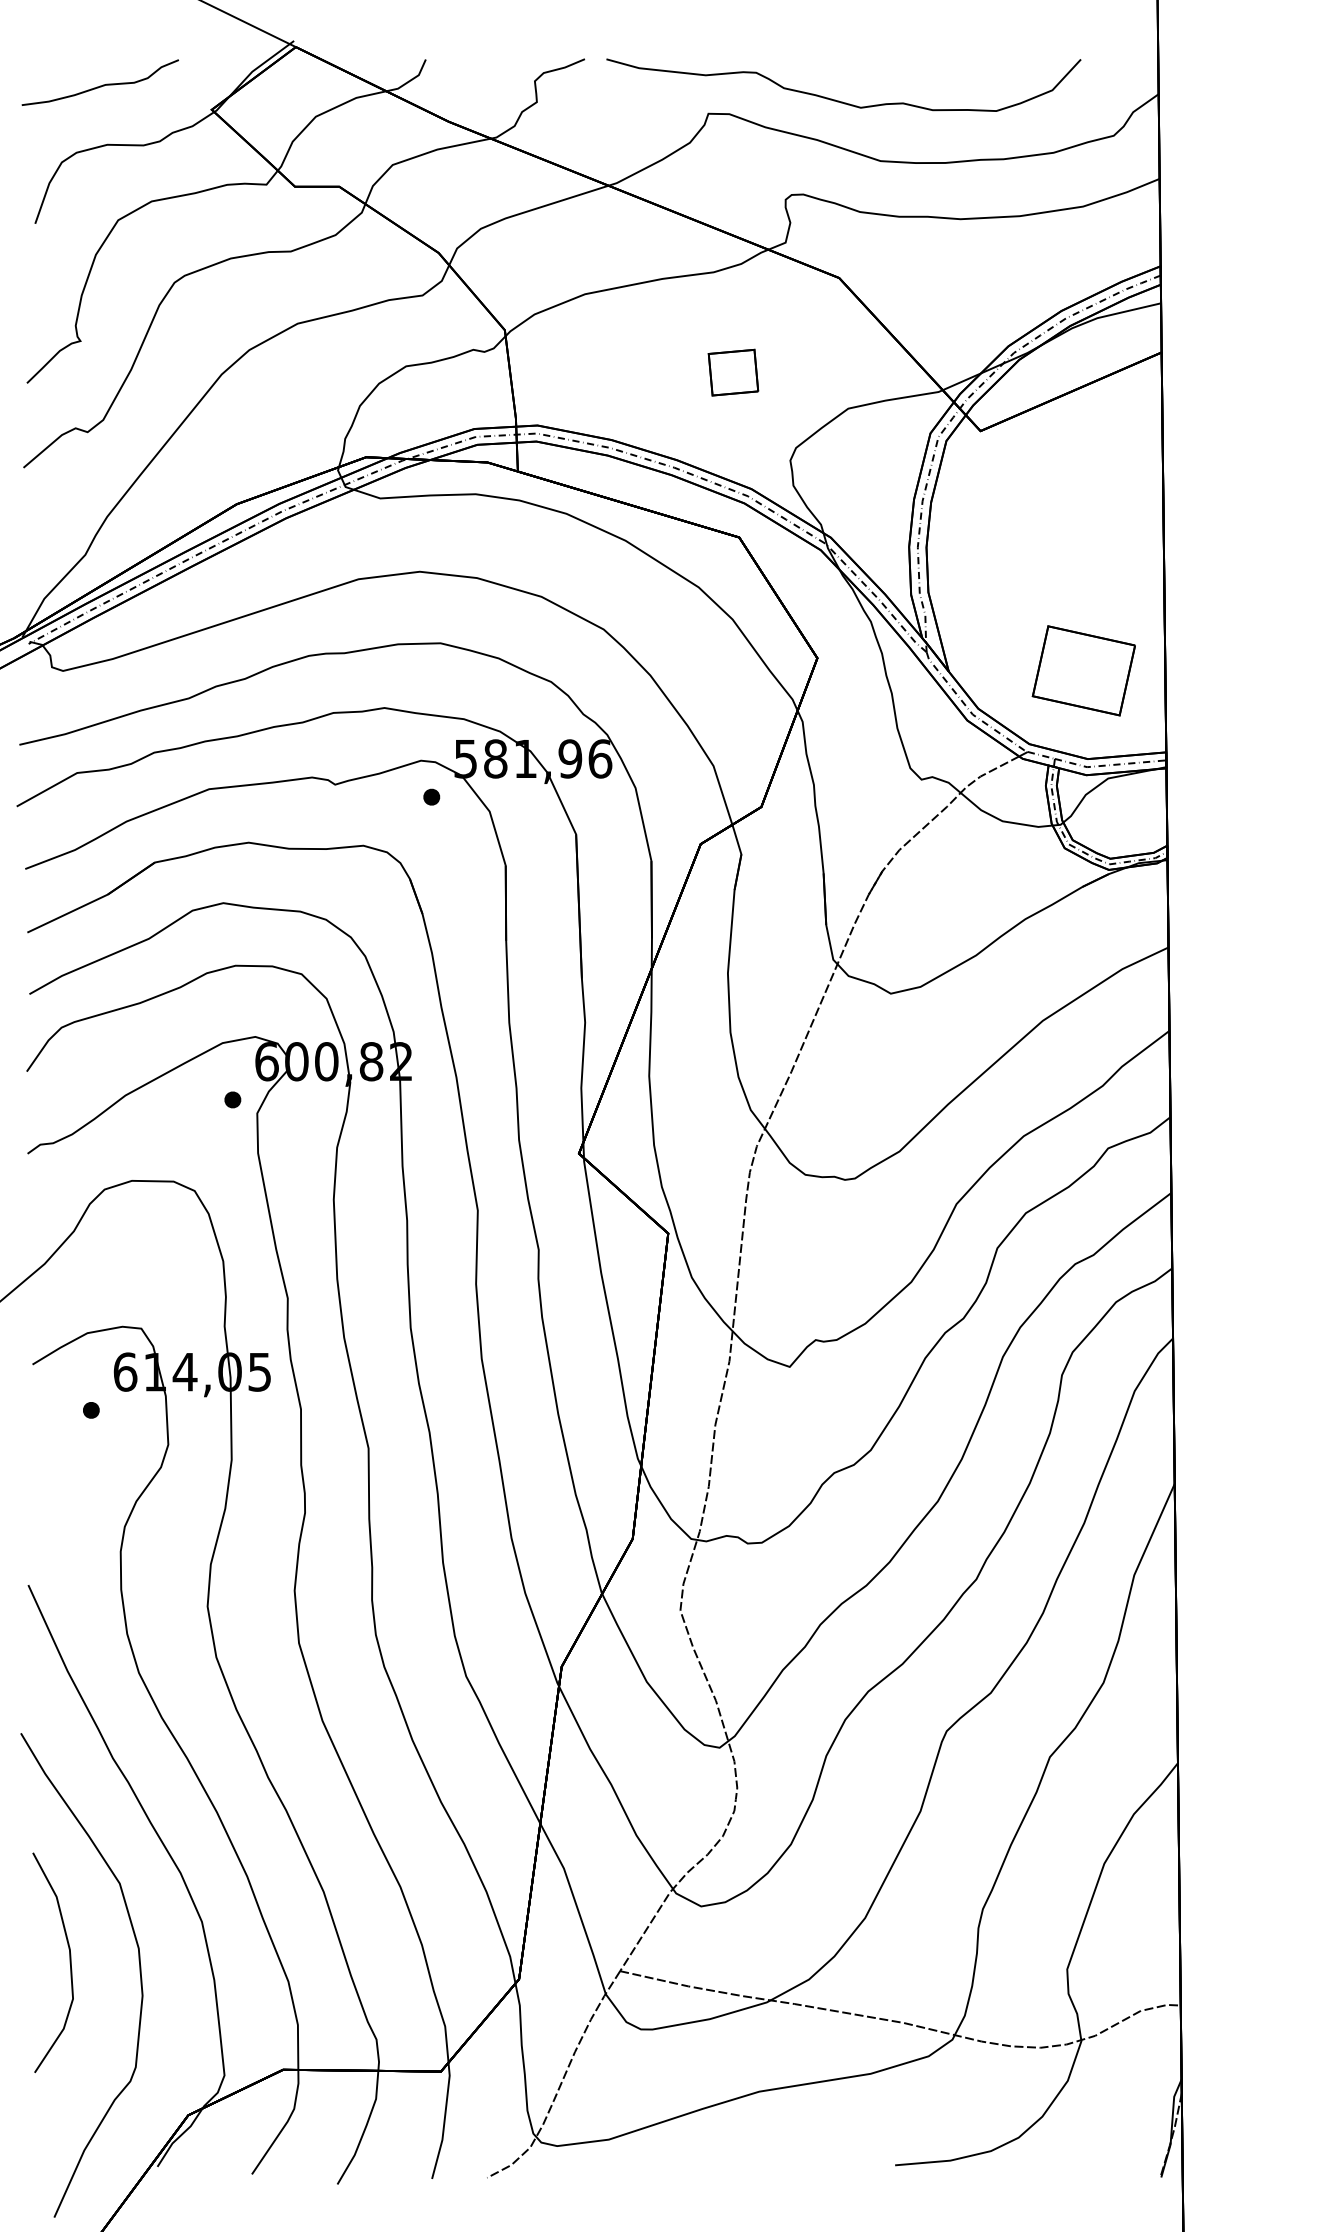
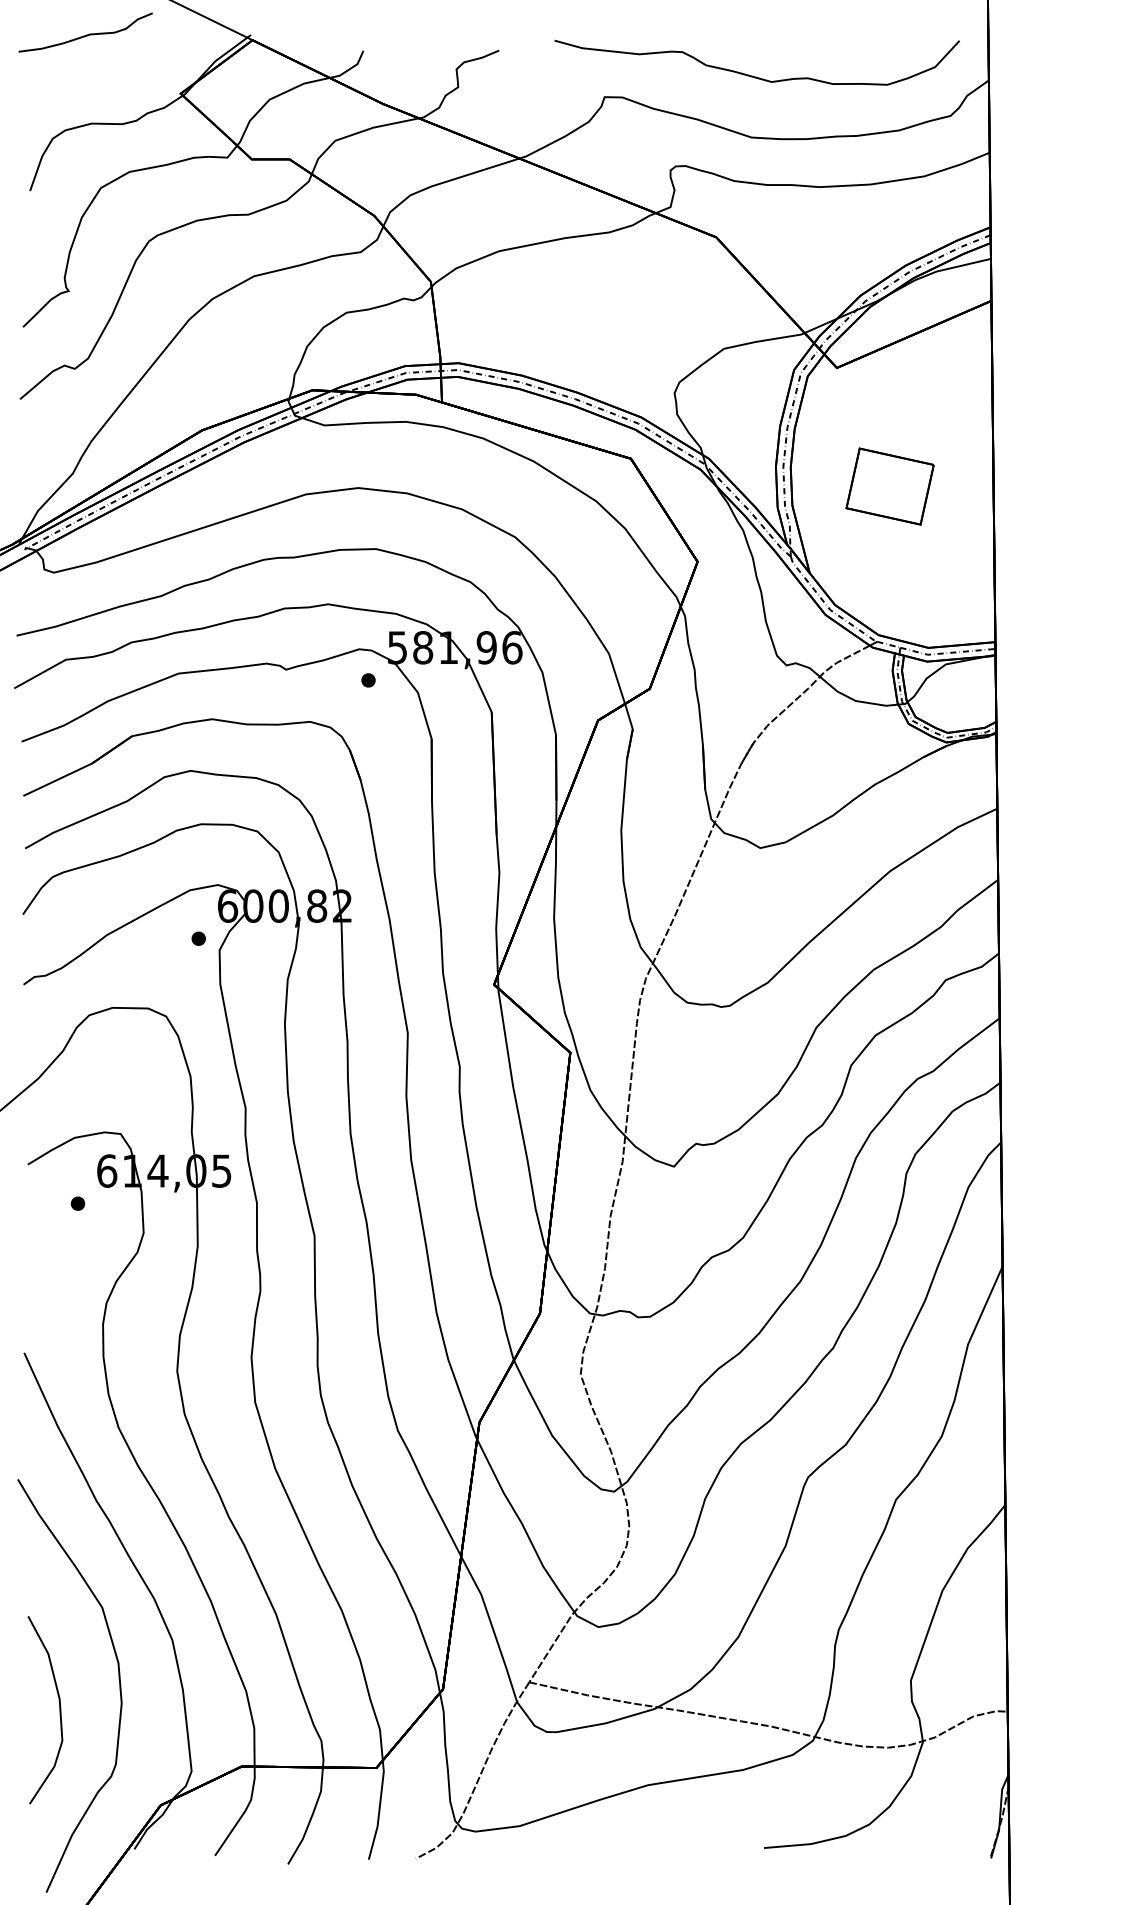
curve: (101, 84) -> (86, 34), moved
curve: (838, 100) -> (752, 75), moved
part: (734, 371) -> (626, 317), removed
part: (1083, 670) -> (889, 486), moved
curve: (69, 1963) -> (59, 1710), moved

